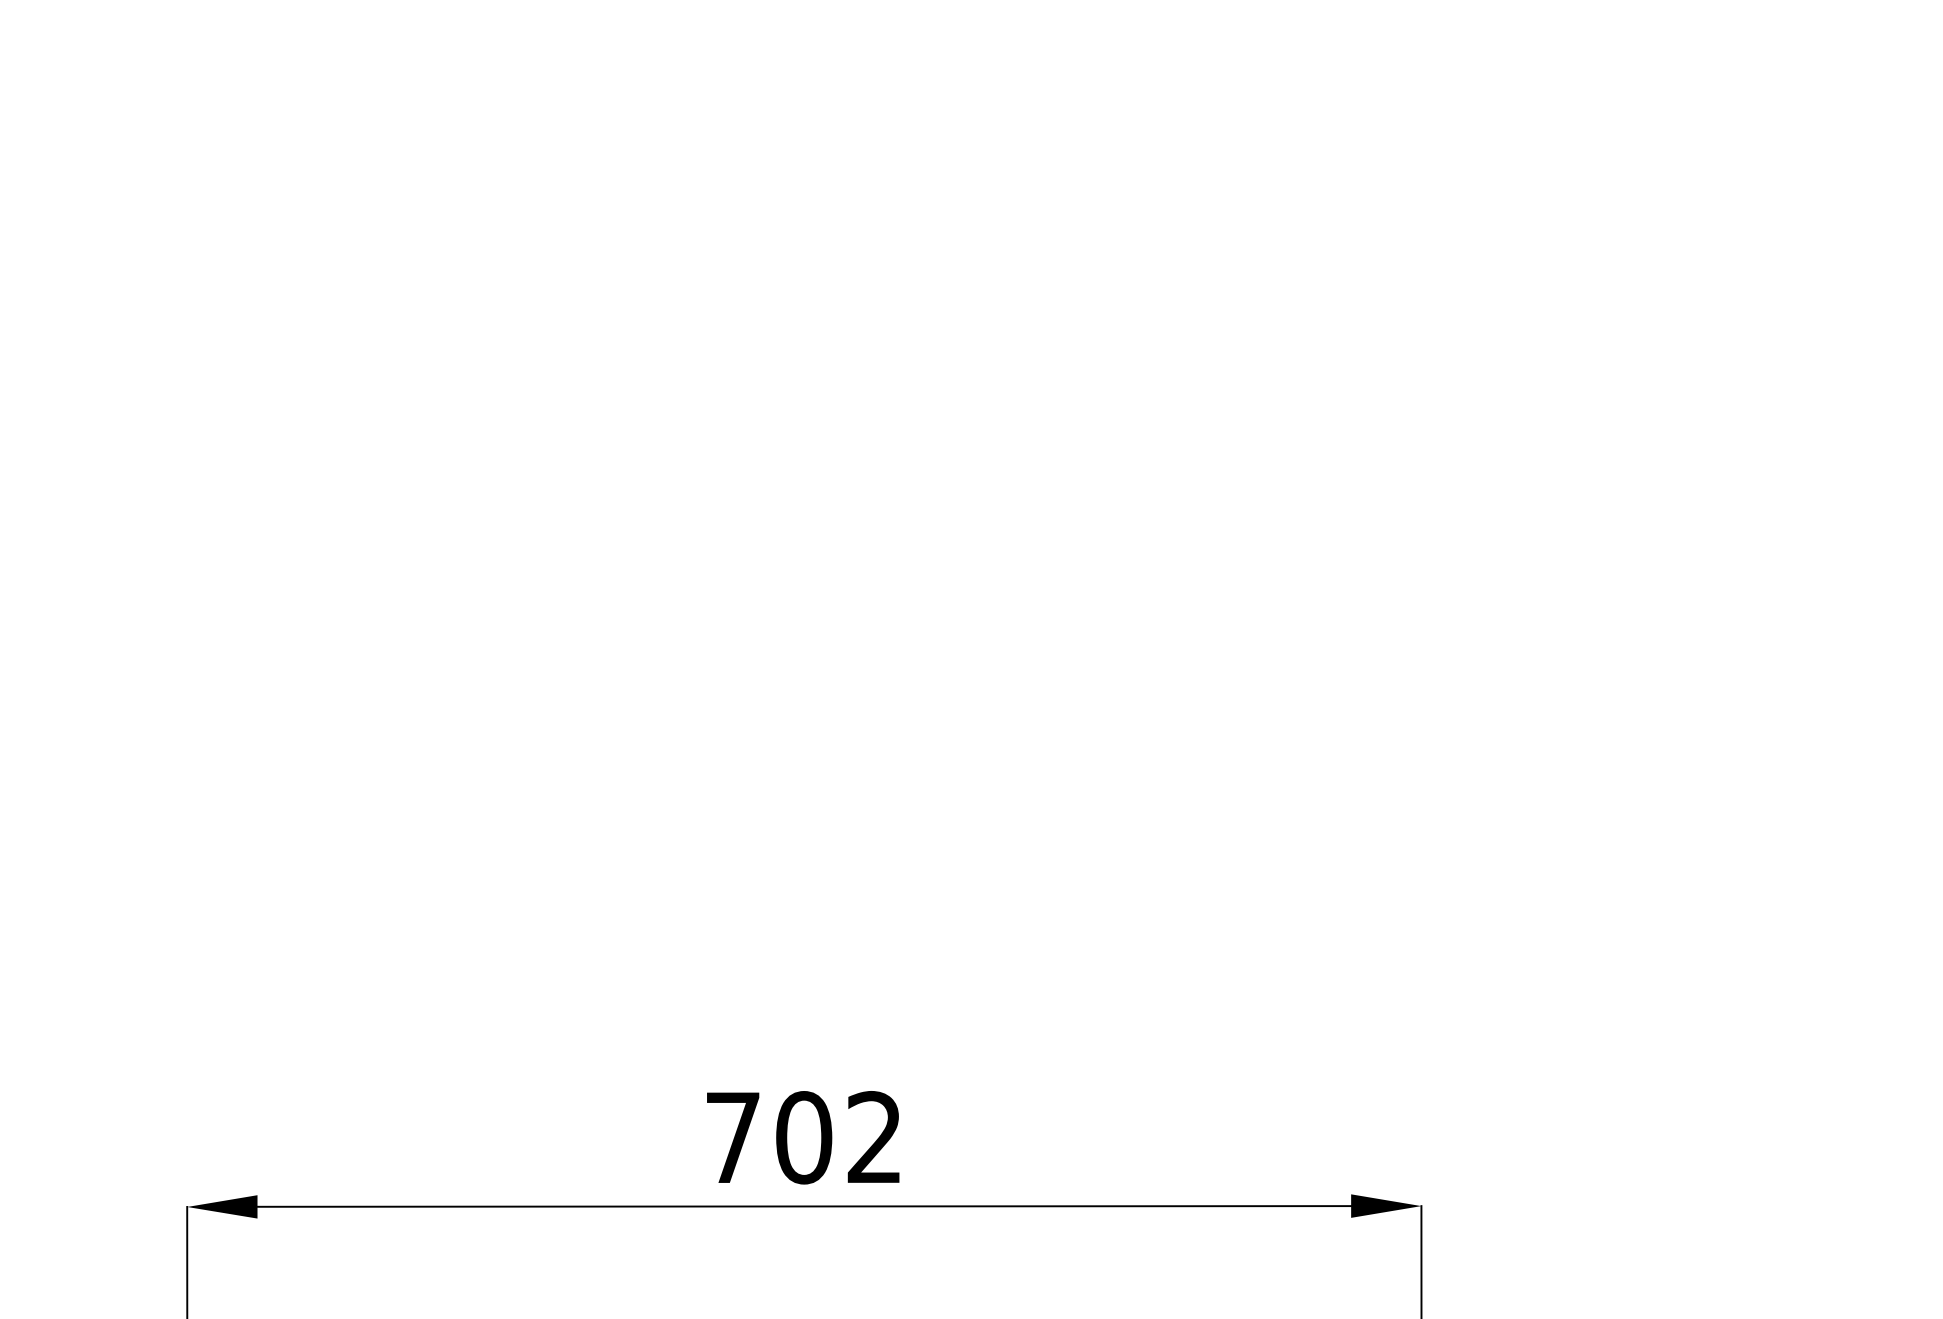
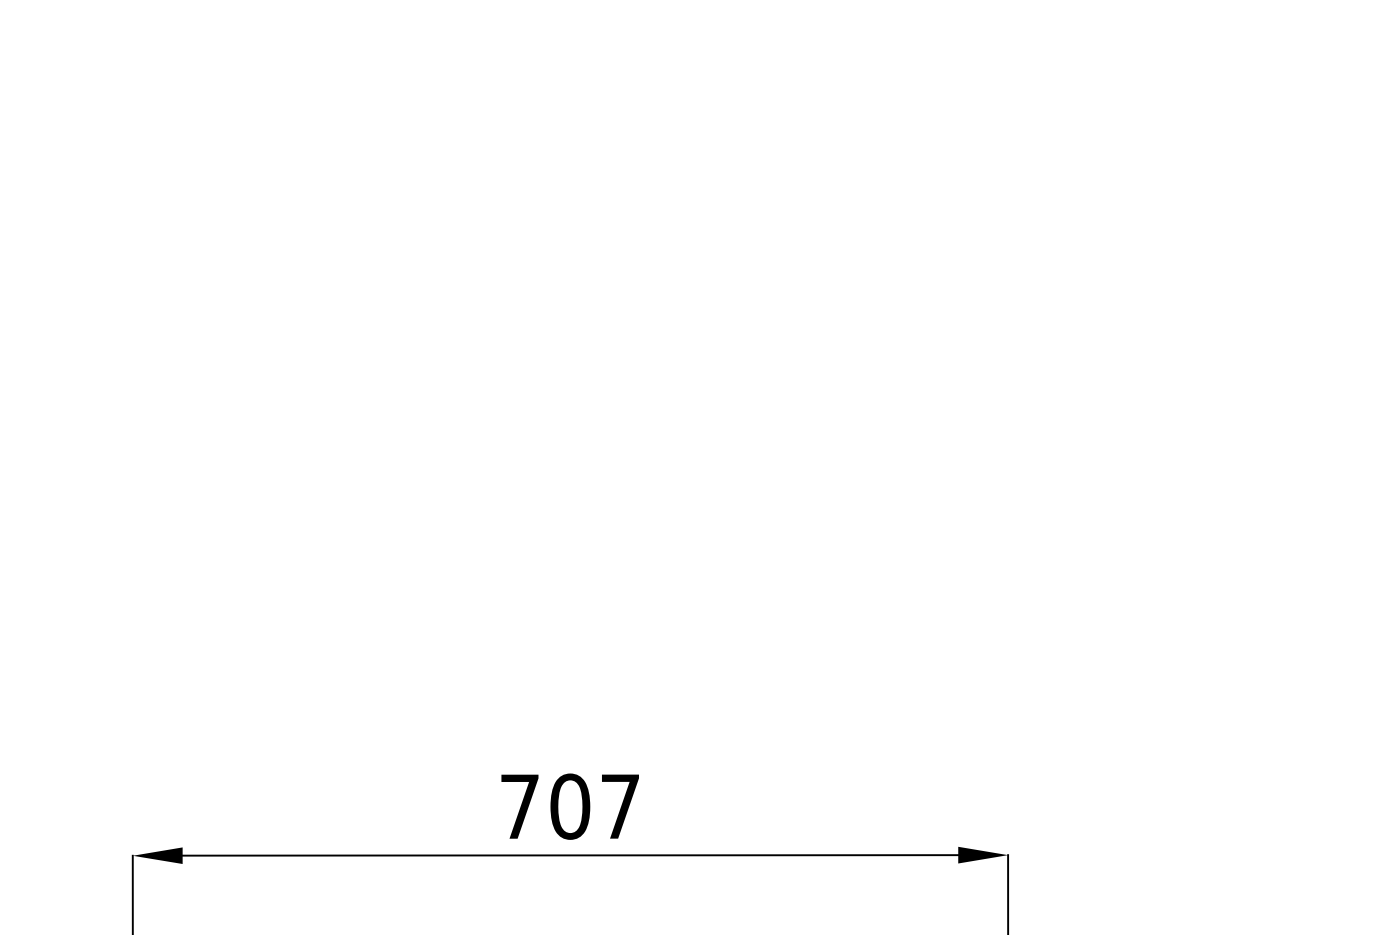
text: (873, 1136) -> (619, 805), 702 -> 707

